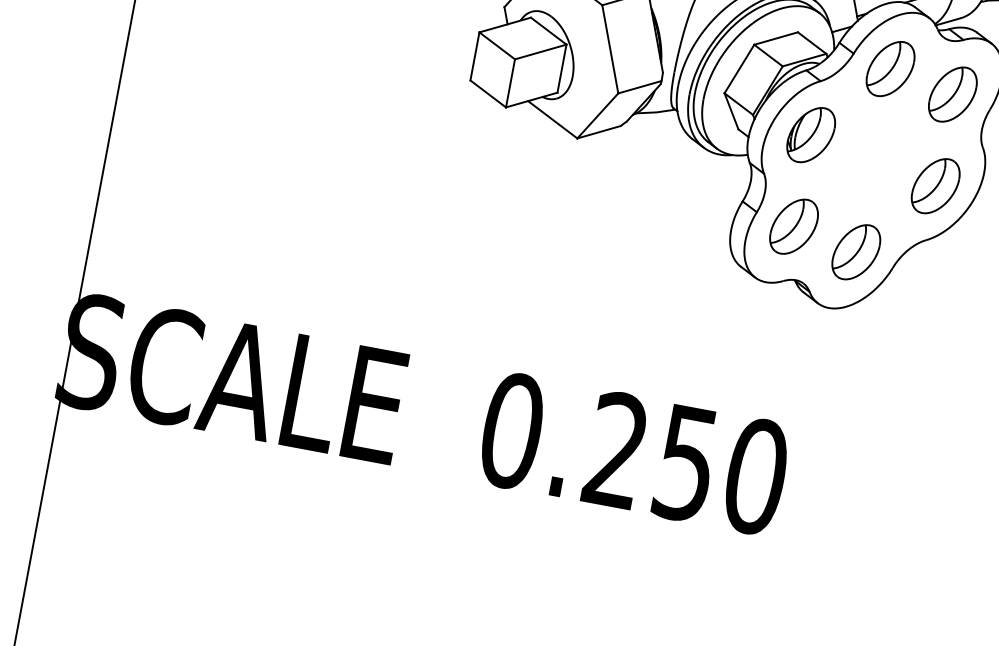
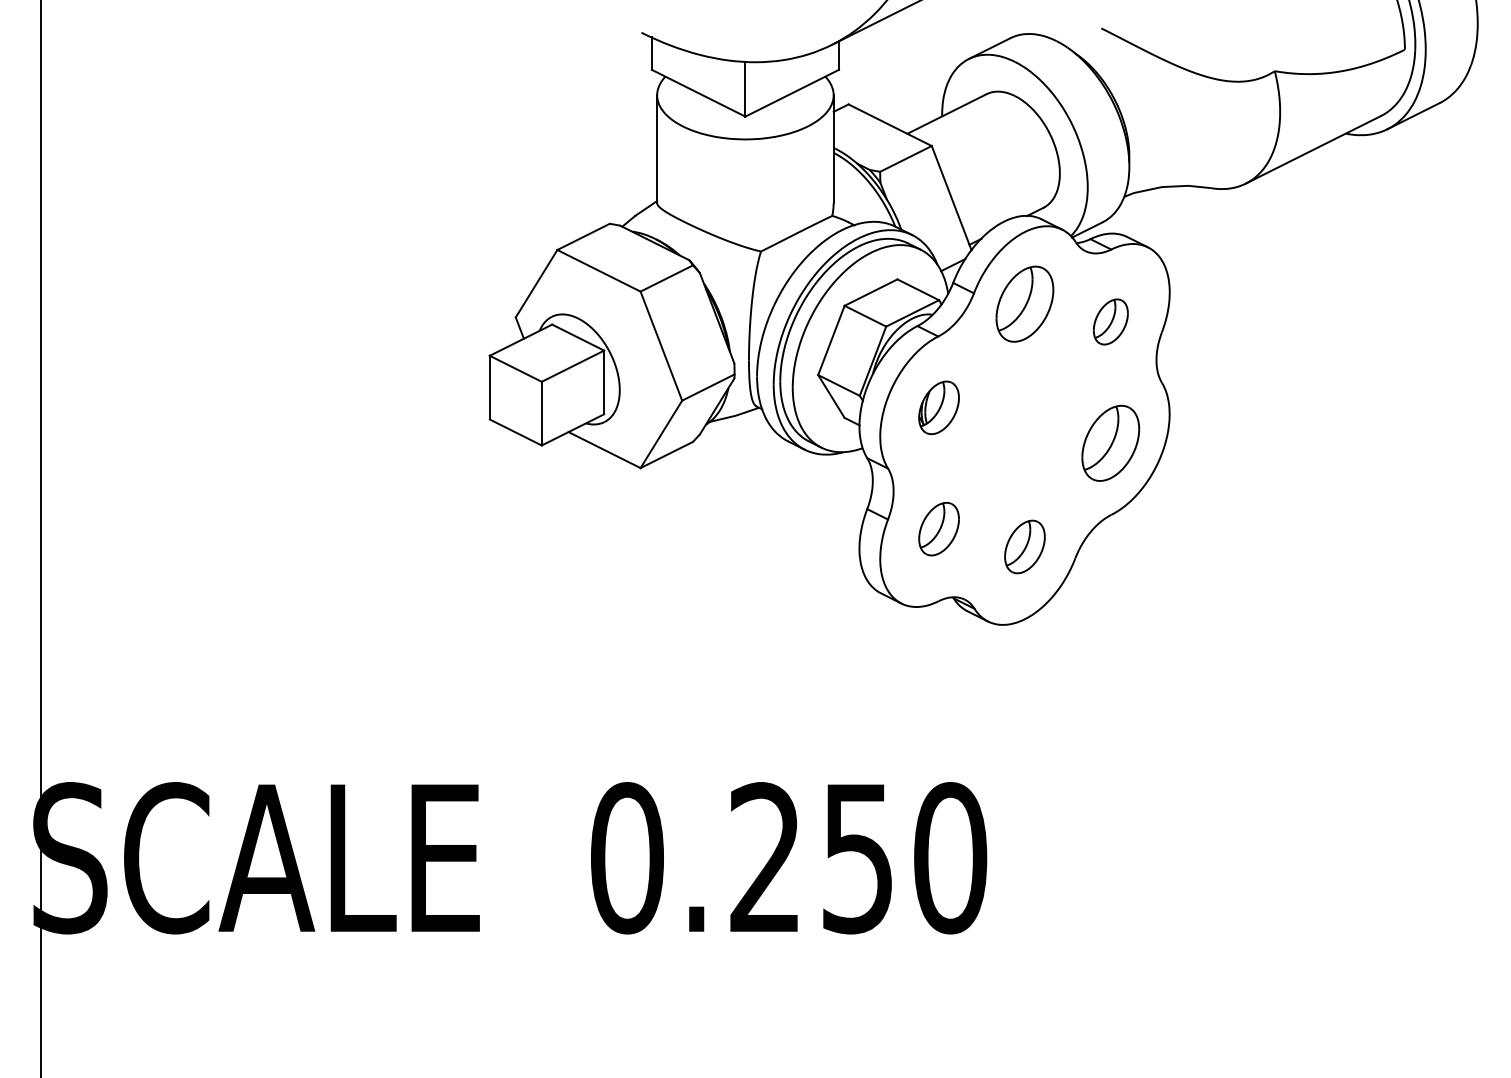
part: (952, 94) -> (1110, 321), size x0.6
part: (810, 134) -> (938, 407), size x0.7
part: (793, 226) -> (938, 528), size x0.7
part: (856, 251) -> (1024, 546), size x0.7

